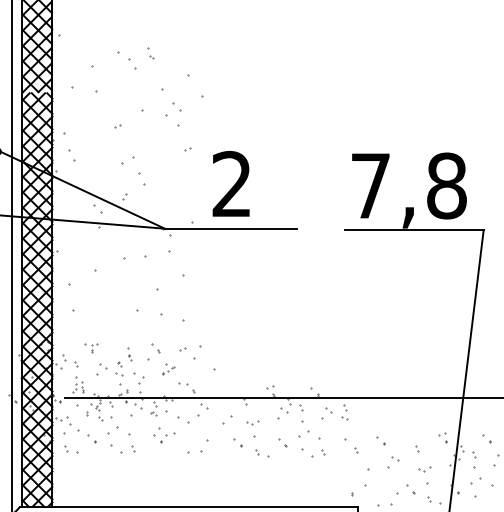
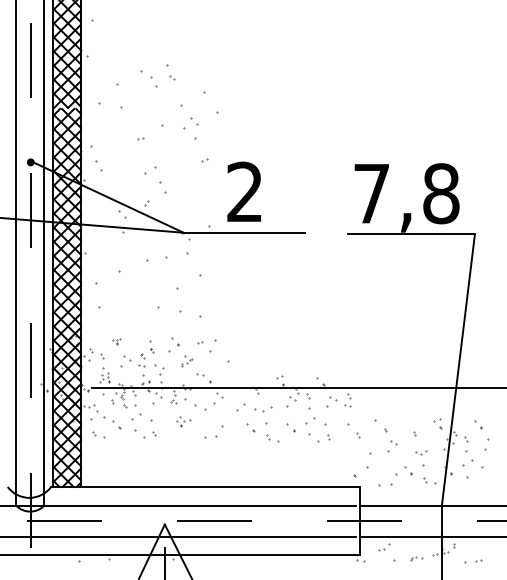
part: (150, 53) -> (170, 72), size x1.4
part: (91, 347) -> (116, 341), size x0.6
part: (252, 422) -> (263, 409), size x1.6
part: (164, 435) -> (183, 421), size x0.7
part: (381, 440) -> (381, 426), size x1.6

